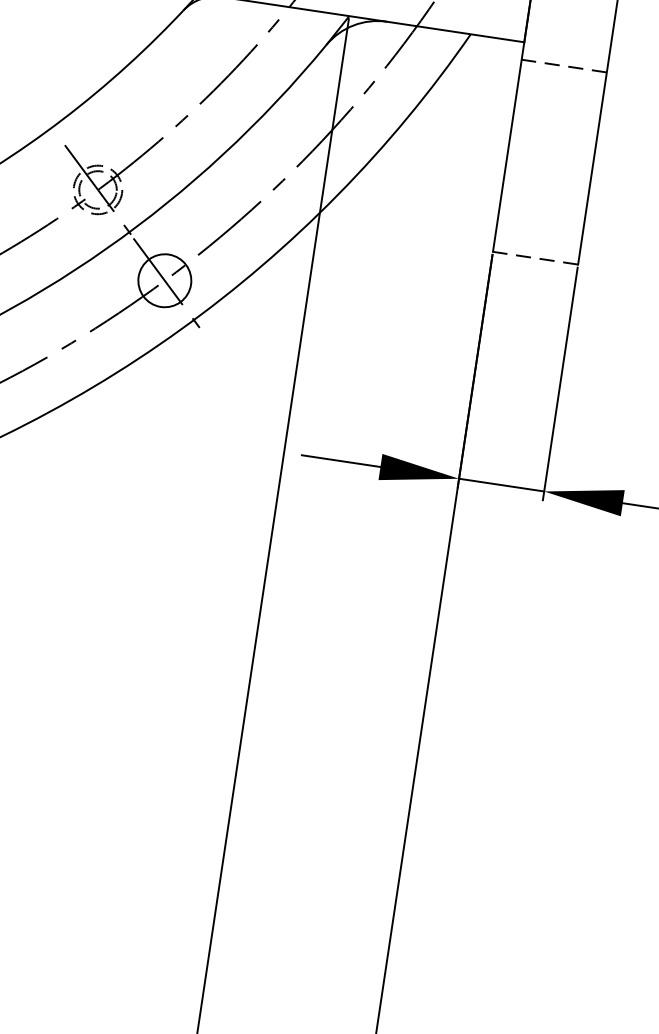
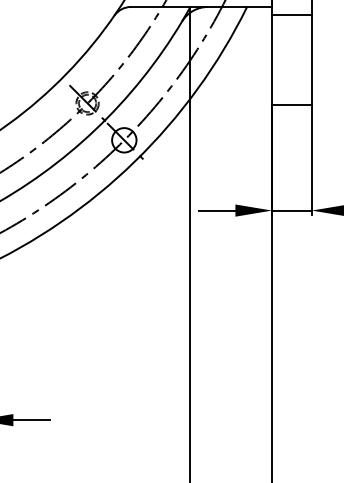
line: (563, 66) -> (291, 15), dashed -> solid
line: (534, 257) -> (291, 104), dashed -> solid

